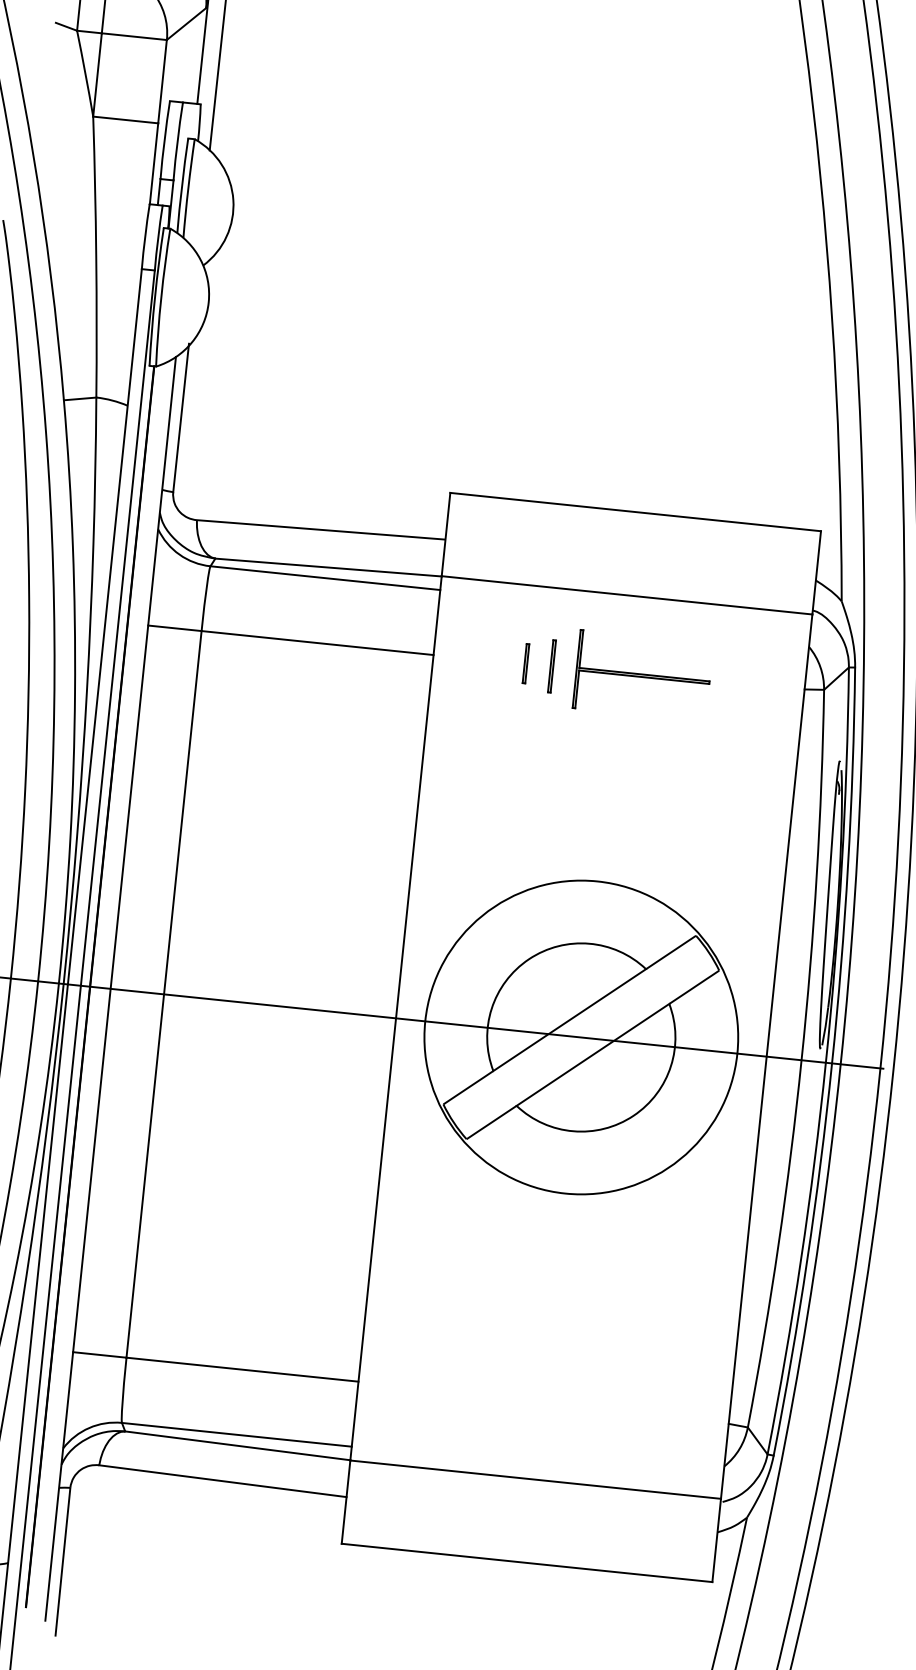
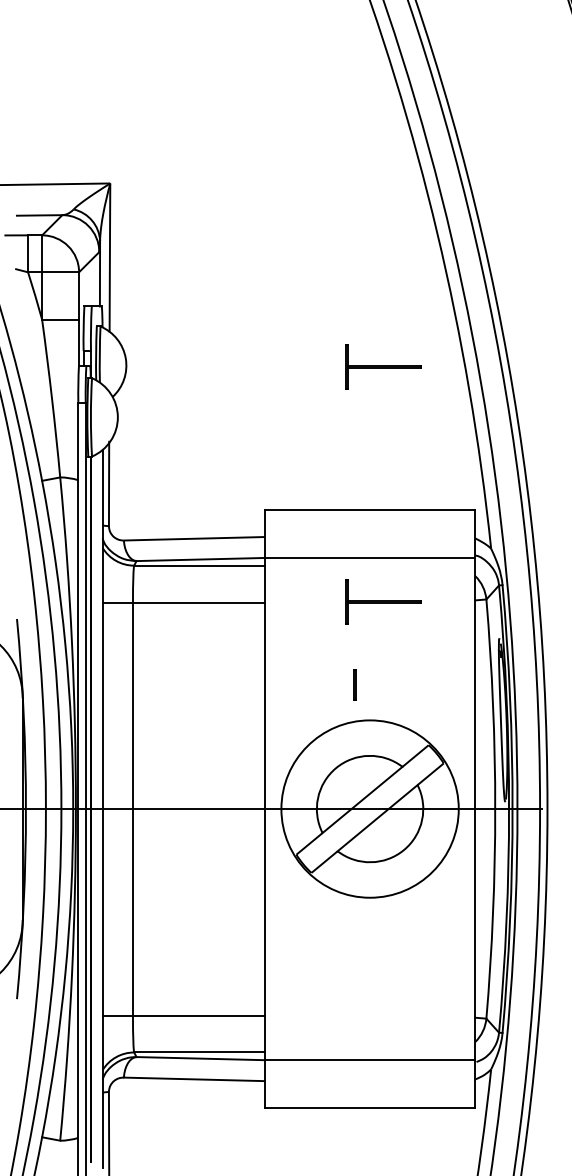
part: (685, 261) -> (383, 366), added
line: (526, 662) -> (317, 601), removed
line: (551, 665) -> (354, 684), moved

